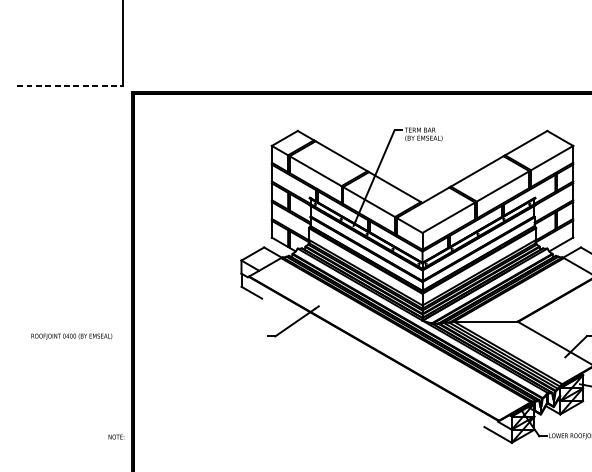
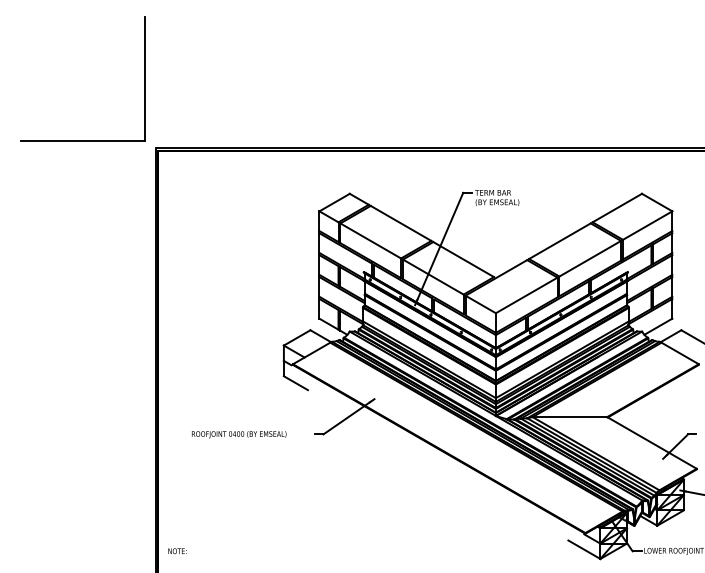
line: (70, 86) -> (83, 141), dashed -> solid
text: (72, 336) -> (239, 434), moved
text: (116, 437) -> (177, 551), moved

